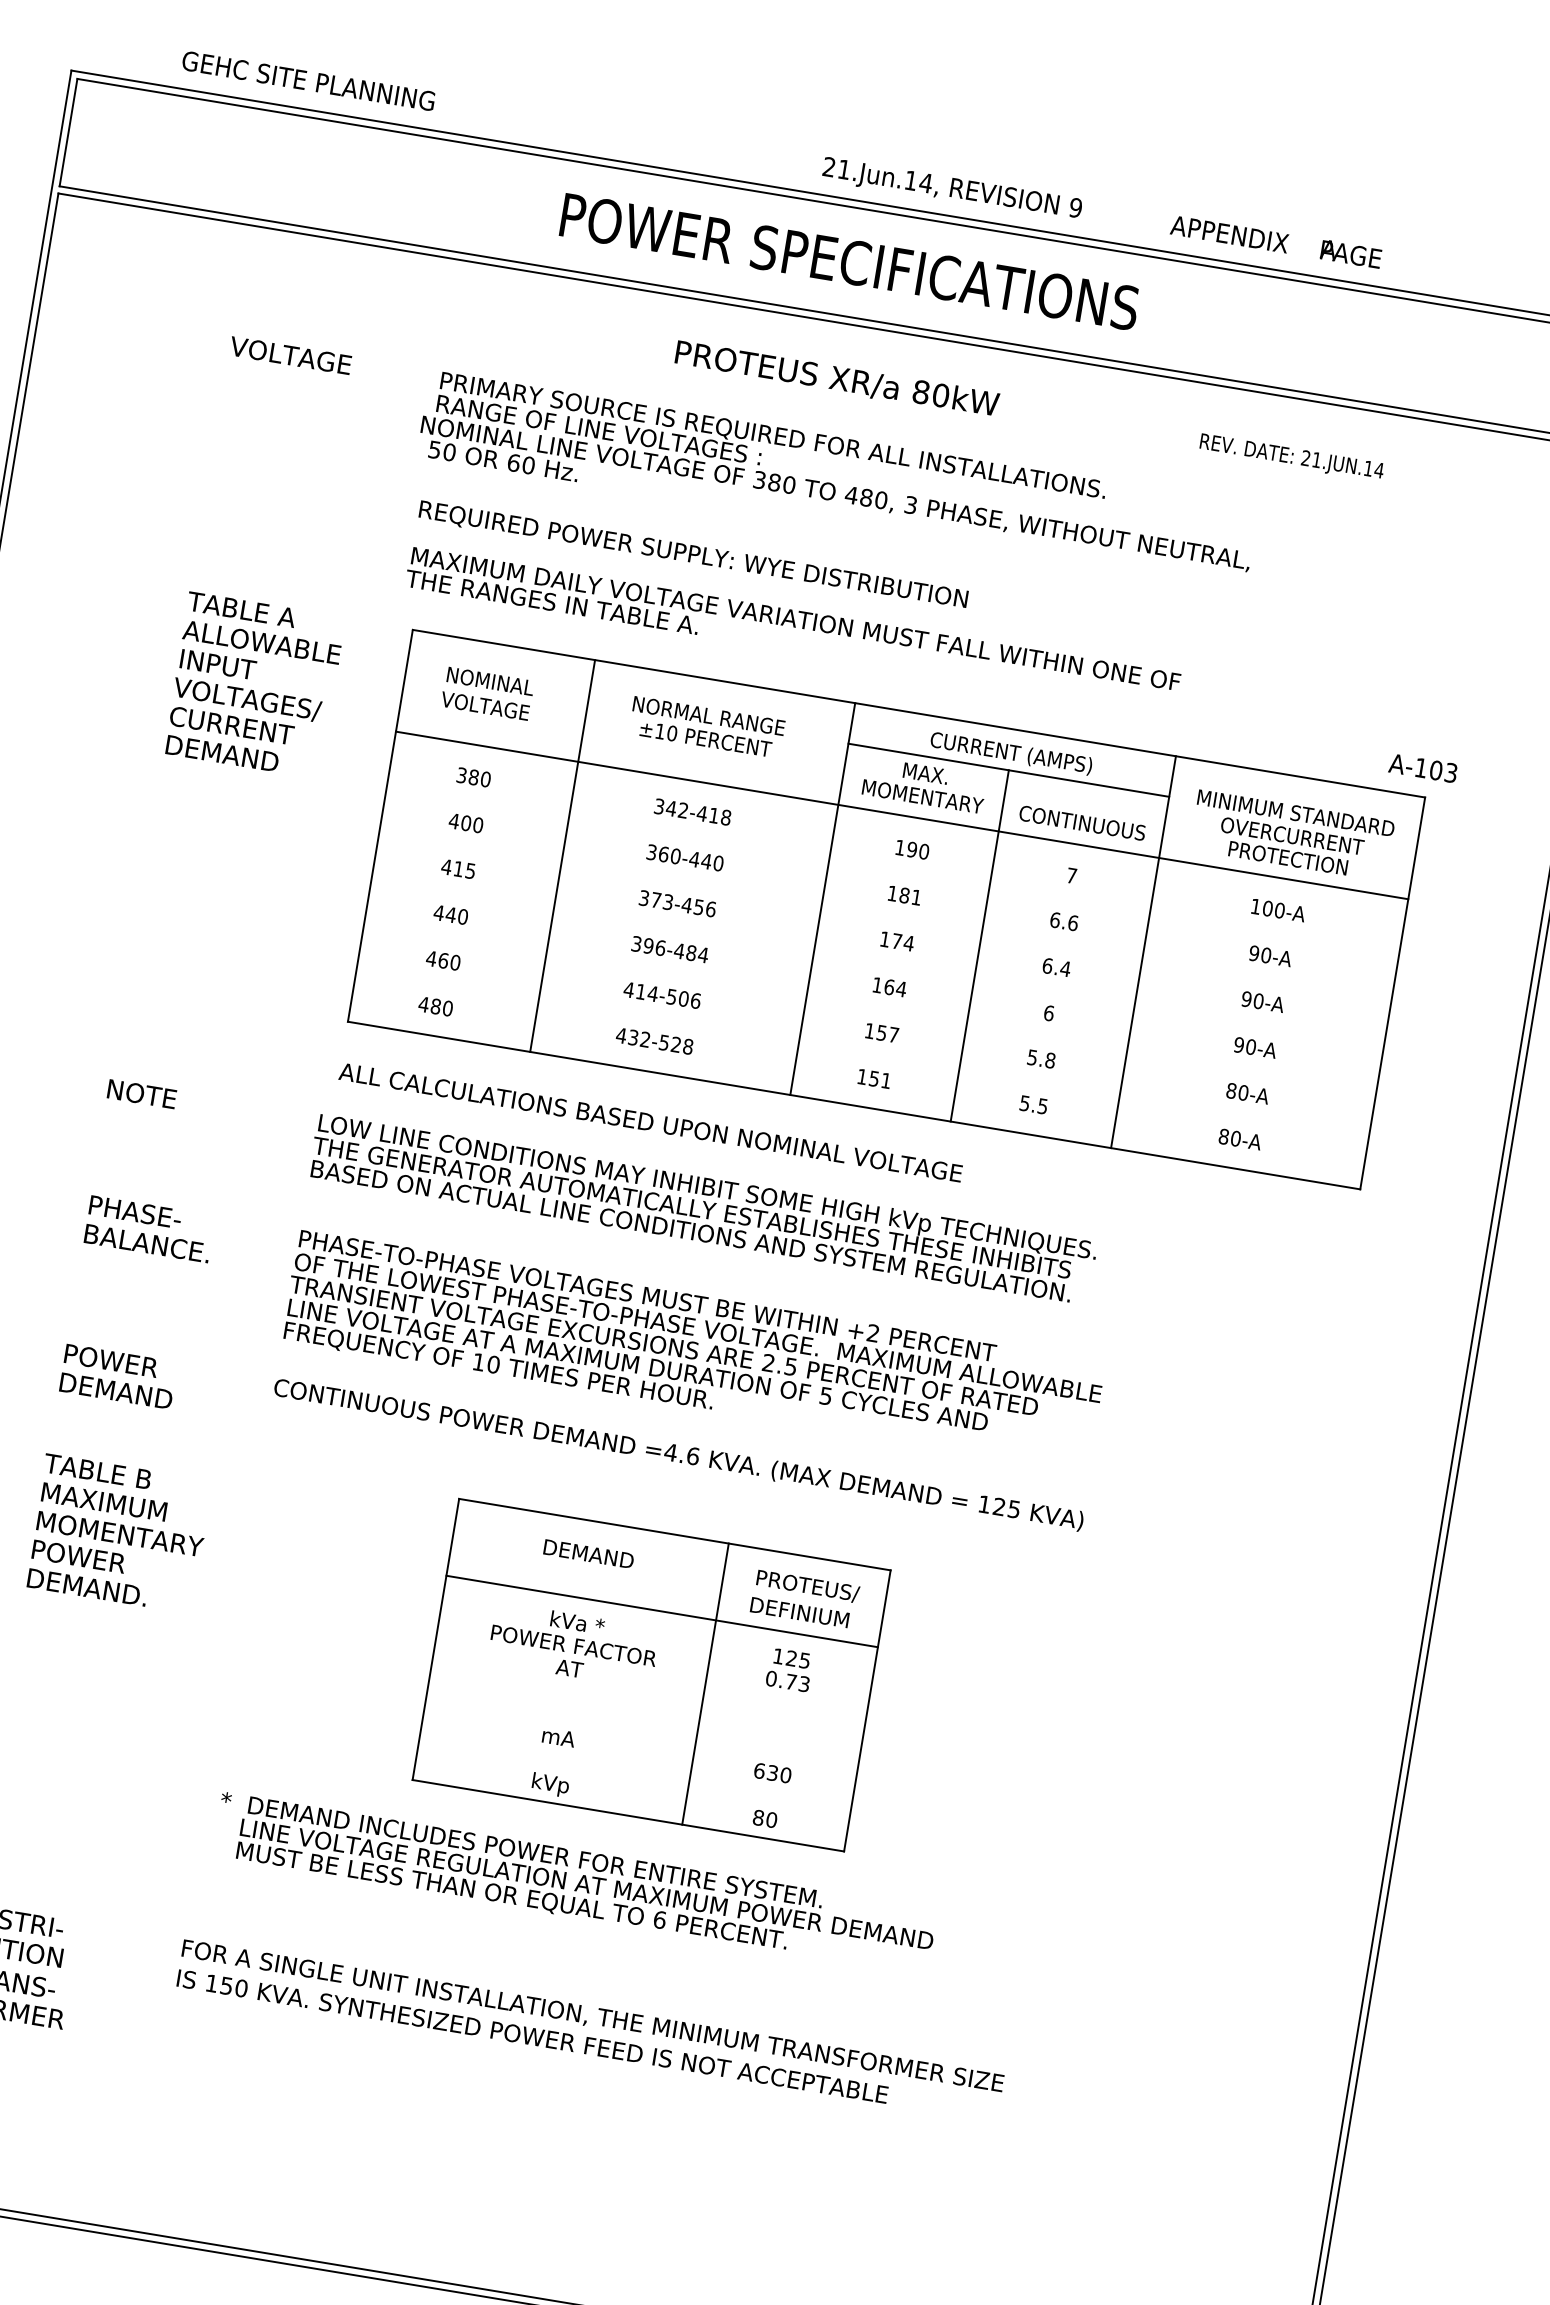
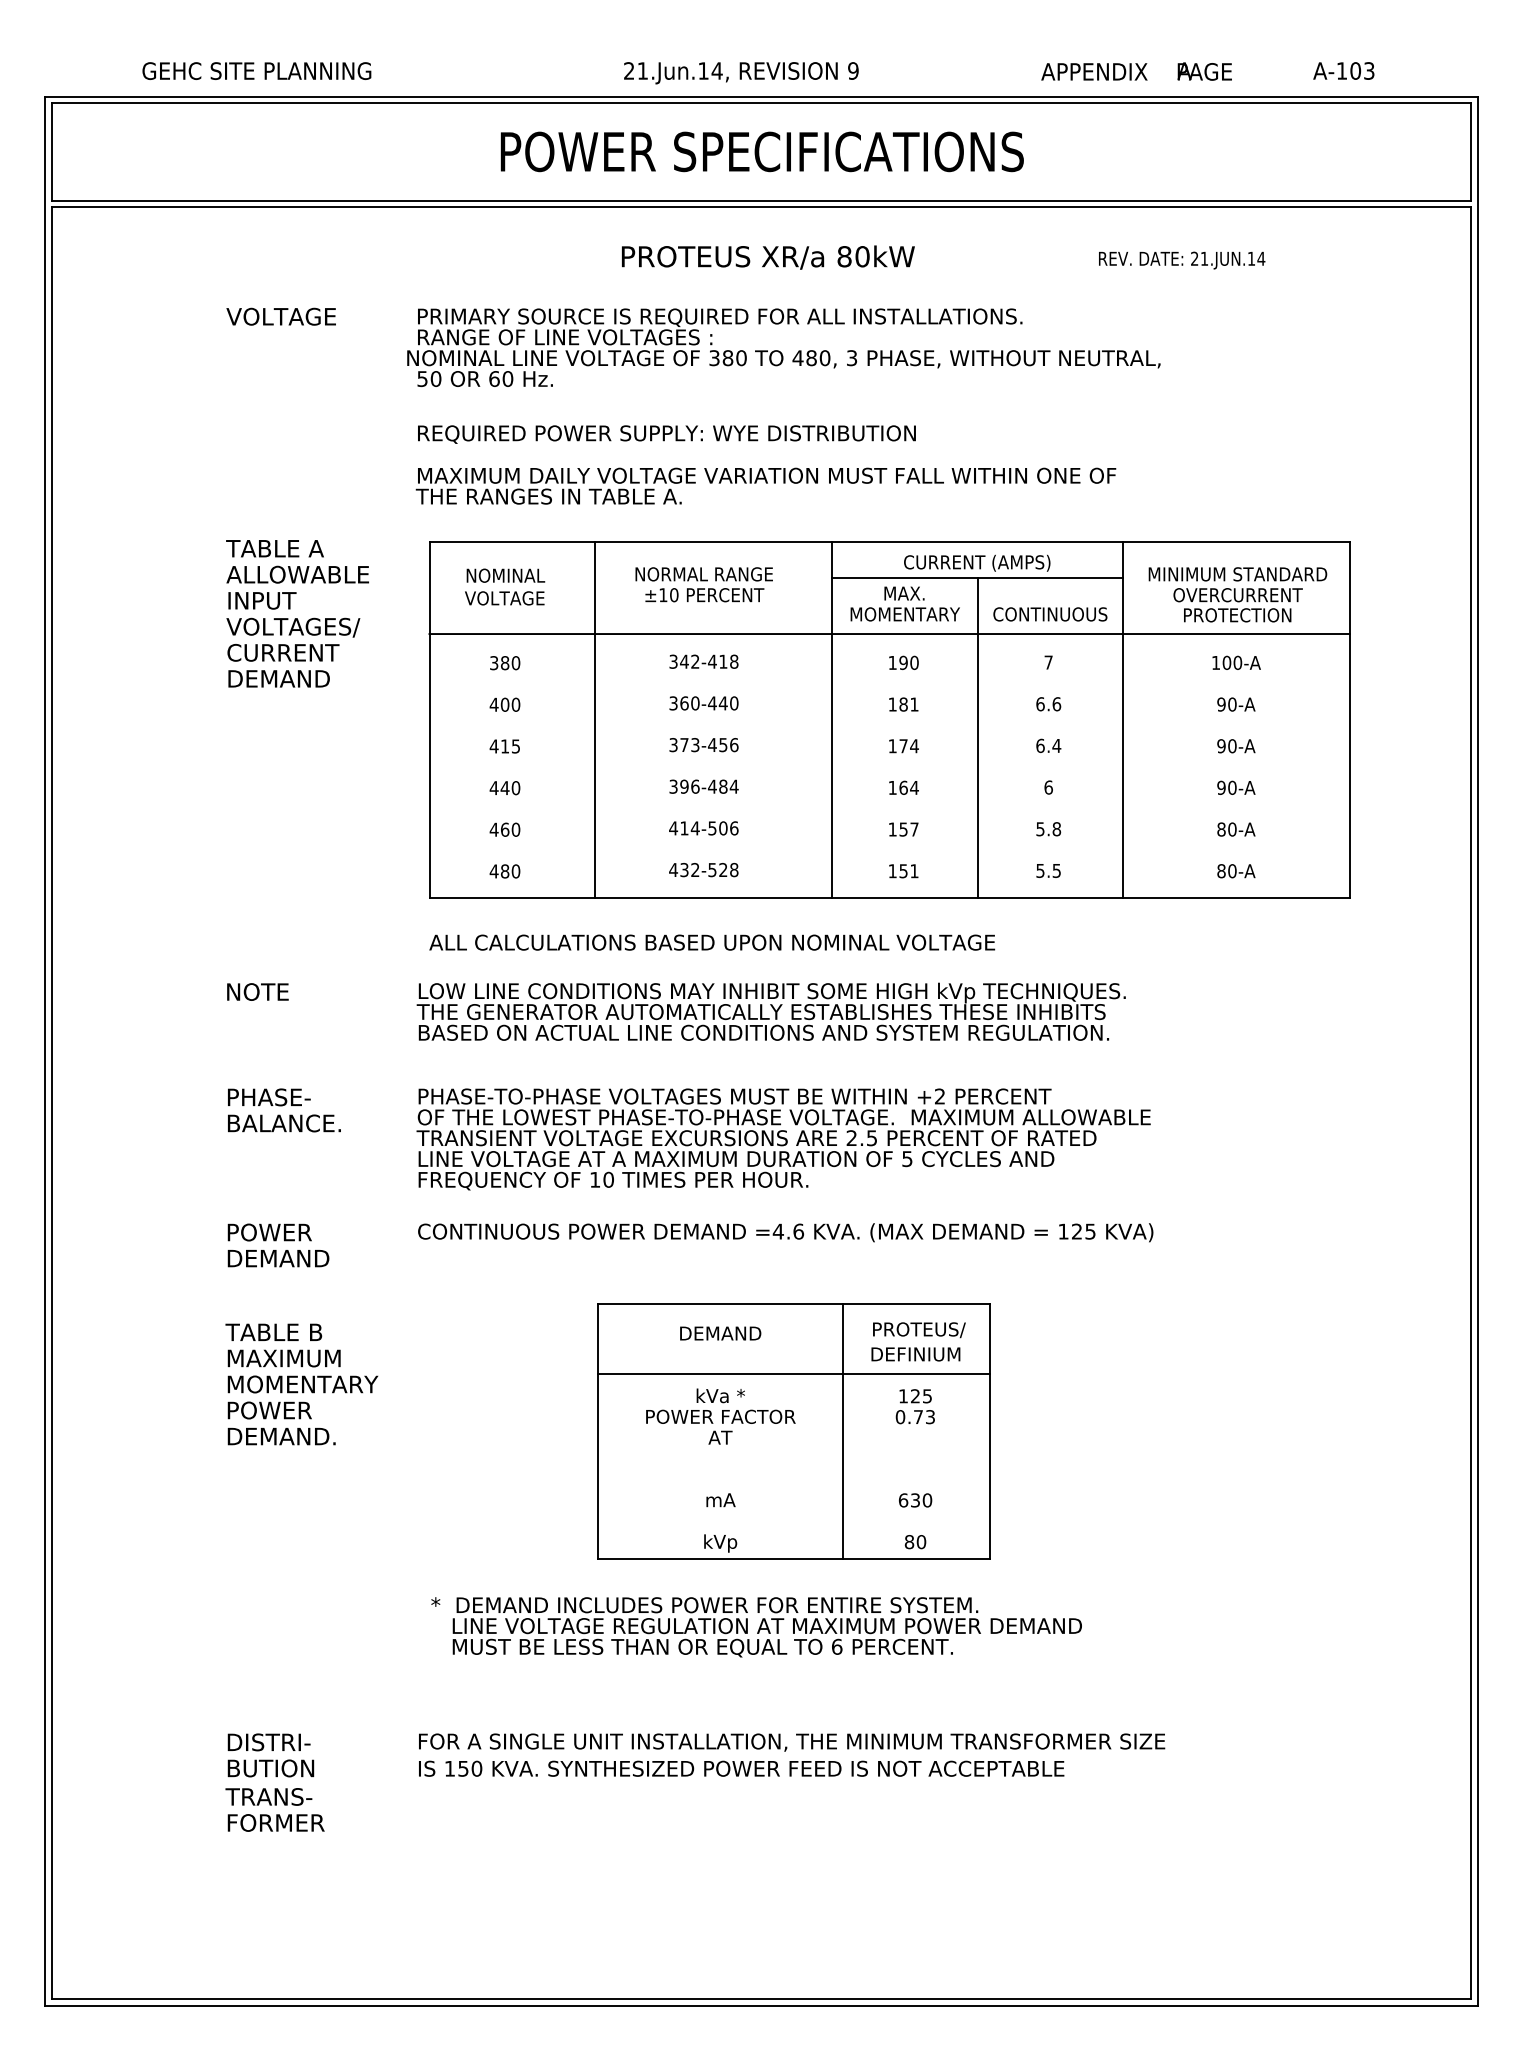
text: (952, 190) -> (741, 73), moved
text: (1422, 767) -> (1343, 70), moved

